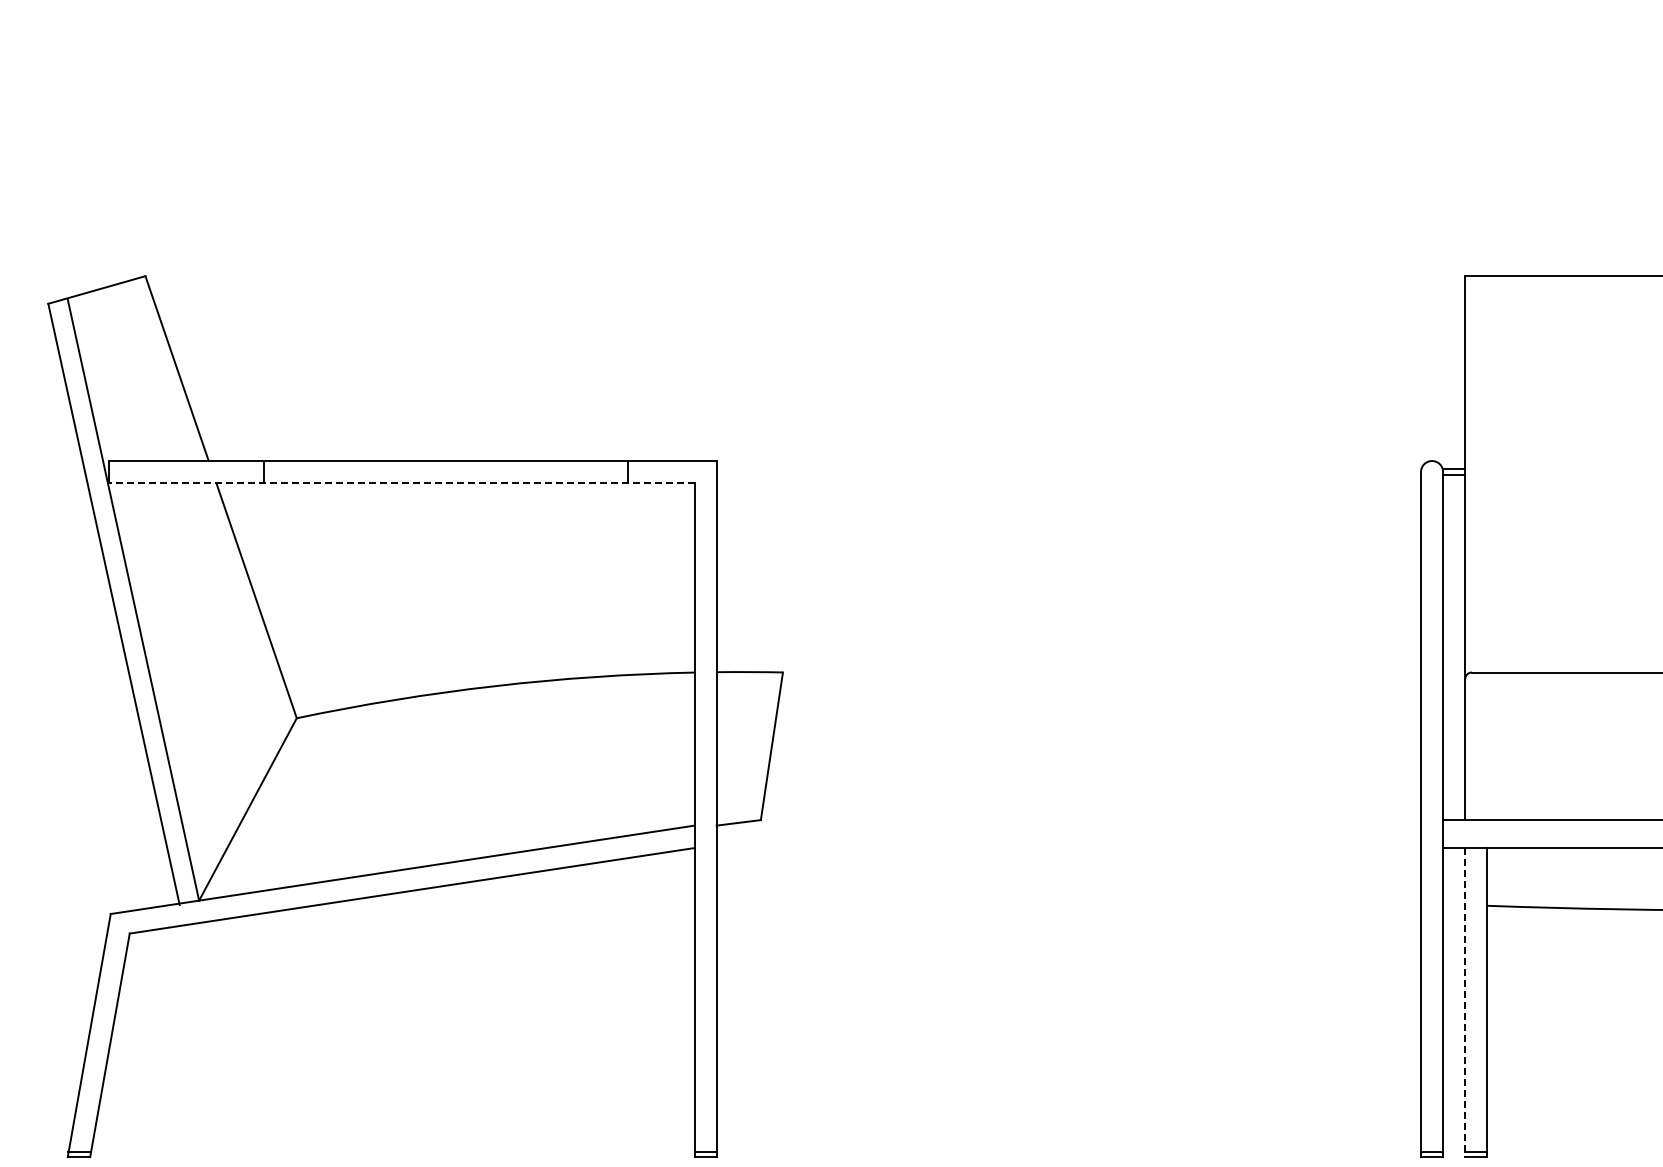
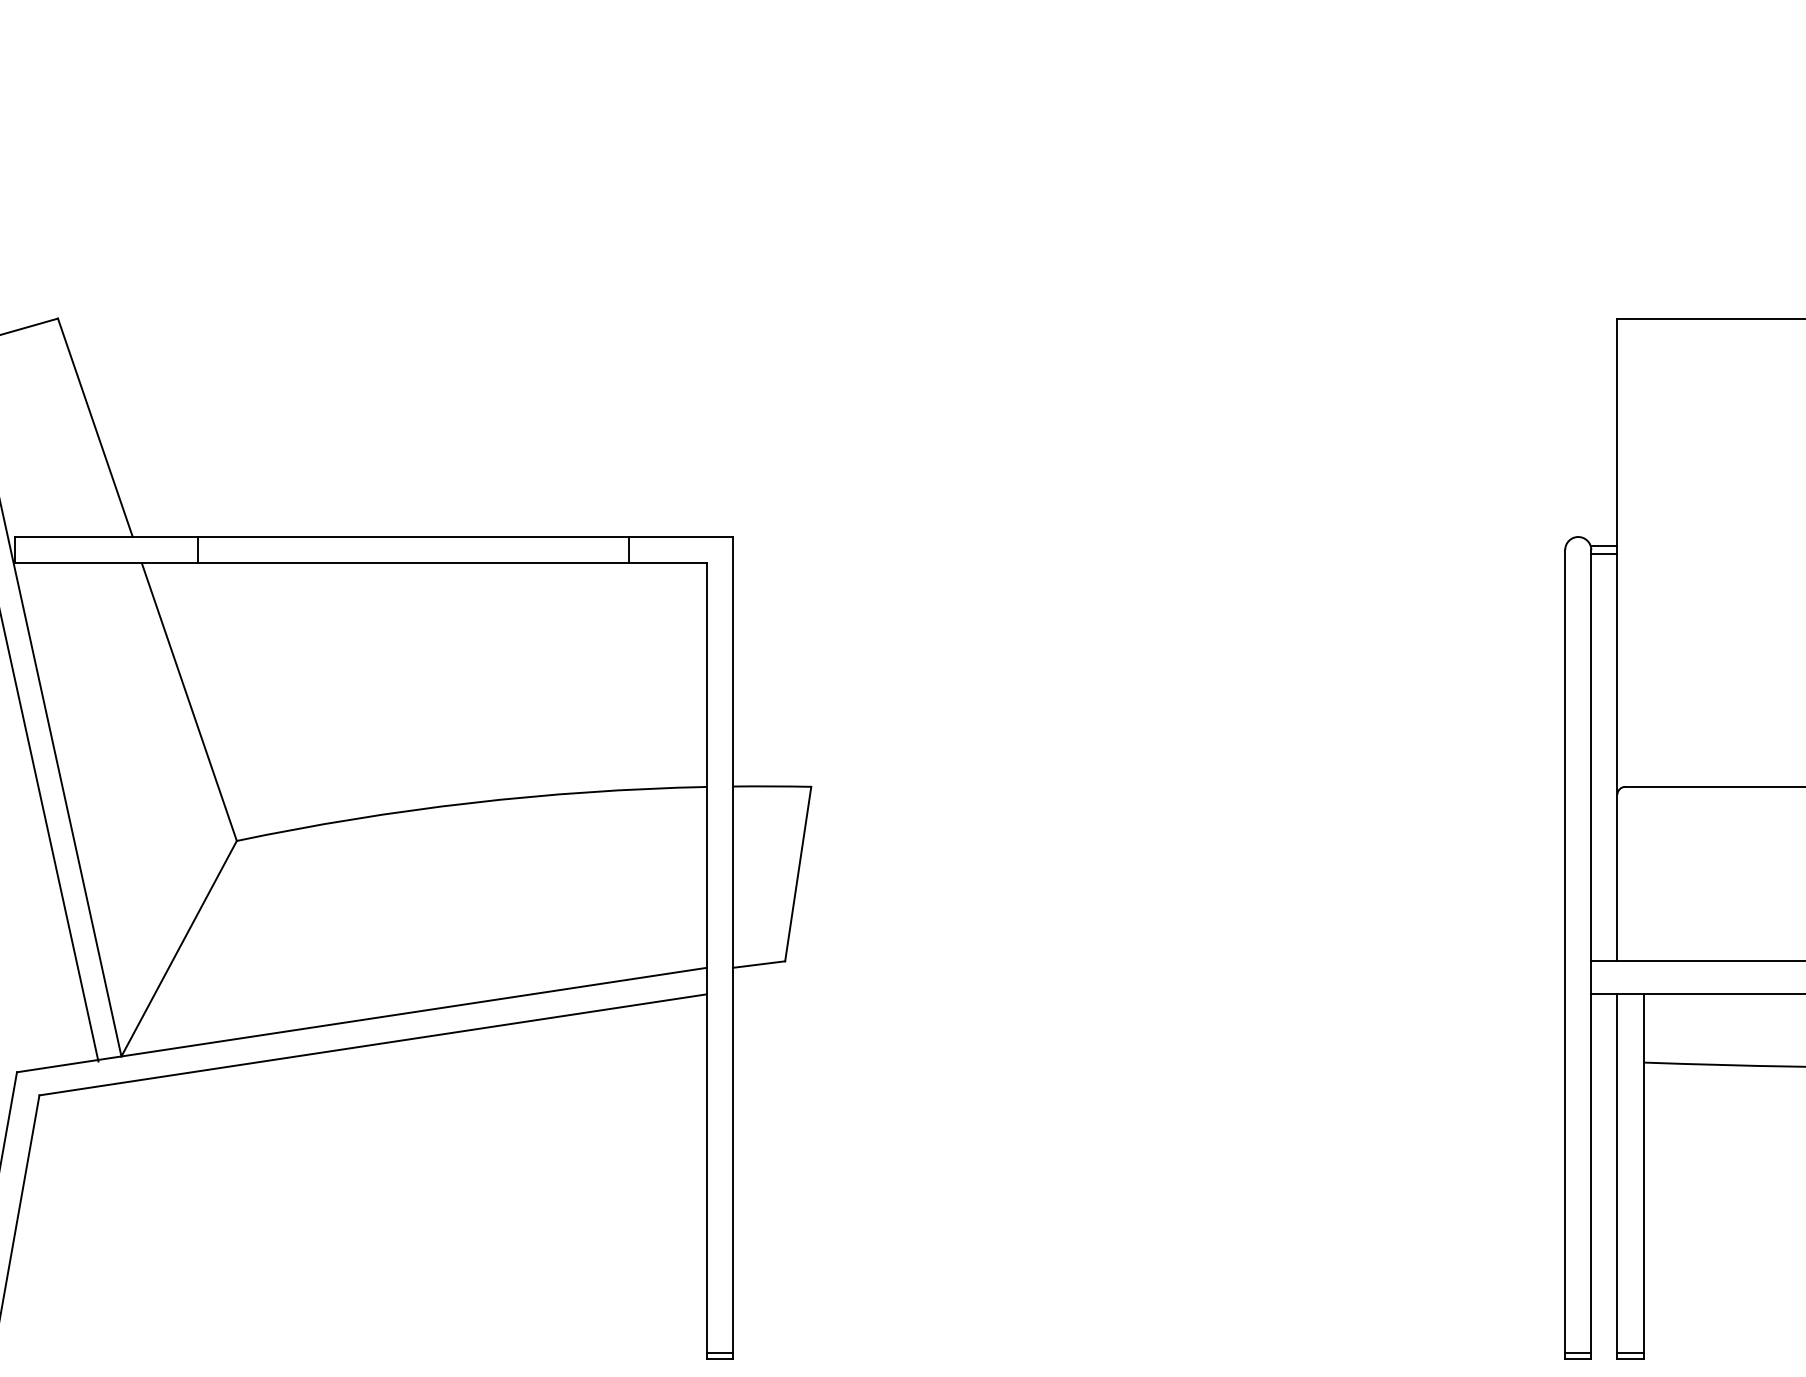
line: (401, 483) -> (360, 563), dashed -> solid
line: (1465, 1002) -> (1617, 1176), dashed -> solid

